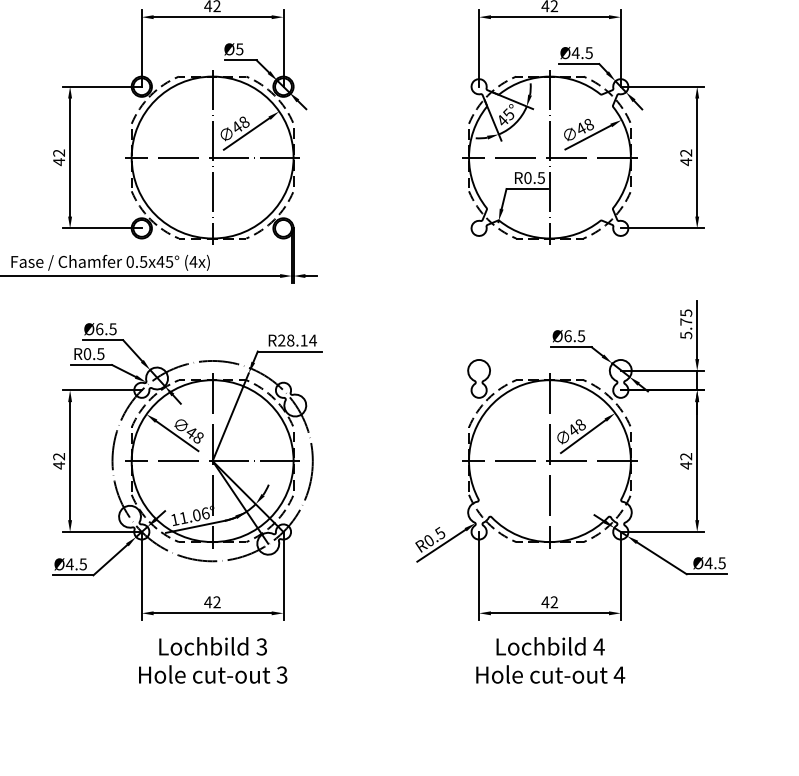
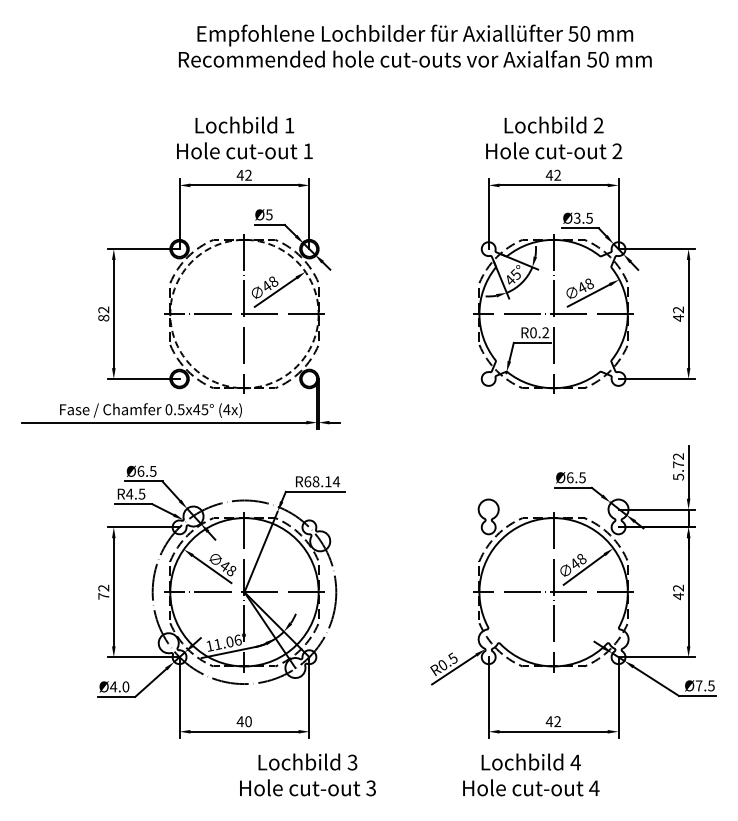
text: (574, 52) -> (576, 217), Ø4.5 -> Ø3.5
circle: (212, 156) -> (244, 313), solid -> dashed
text: (58, 161) -> (103, 317), 42 -> 82
text: (541, 177) -> (545, 332), R0.5 -> R0.2
text: (686, 312) -> (678, 456), 5.75 -> 5.72
text: (281, 340) -> (307, 481), R28.14 -> R68.14
text: (87, 353) -> (129, 493), R0.5 -> R4.5
text: (58, 465) -> (103, 596), 42 -> 72
text: (708, 562) -> (698, 685), Ø4.5 -> Ø7.5
text: (82, 563) -> (125, 686), Ø4.5 -> Ø4.0
text: (217, 602) -> (248, 721), 42 -> 40
text: (212, 659) -> (307, 774), moved
text: (550, 659) -> (531, 774), moved

